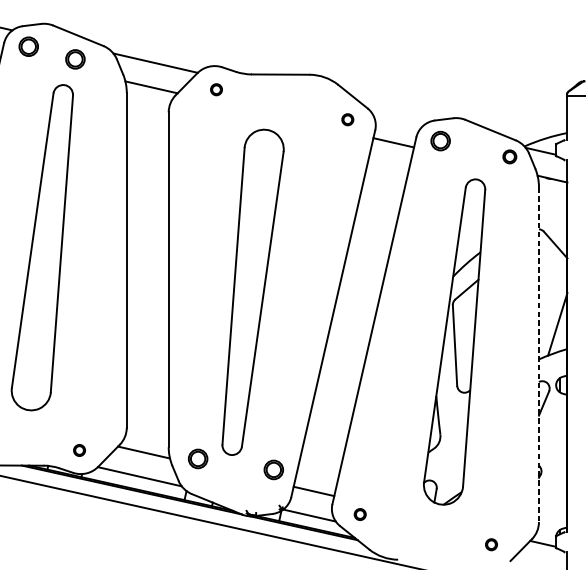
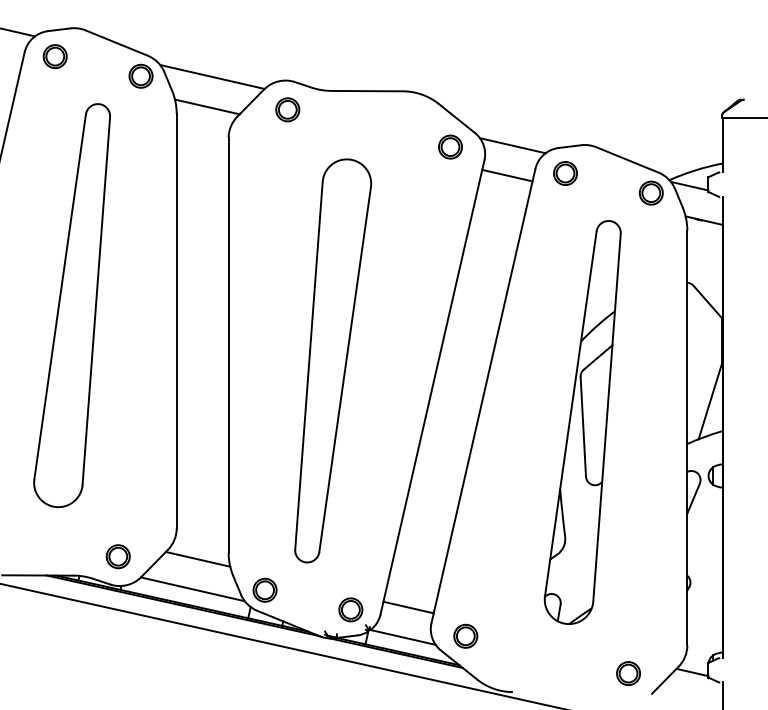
part: (74, 58) -> (140, 75), moved
part: (216, 89) -> (287, 109), size x1.67
line: (397, 118) -> (512, 145), added
part: (347, 119) -> (450, 146), size x1.67
part: (509, 156) -> (650, 192), size x1.43
line: (539, 354) -> (687, 438), dashed -> solid
part: (79, 450) -> (117, 556), size x1.67
part: (197, 458) -> (264, 589), moved
part: (273, 469) -> (350, 609), moved
part: (359, 514) -> (465, 635), size x1.67
part: (491, 544) -> (628, 673), size x1.67

